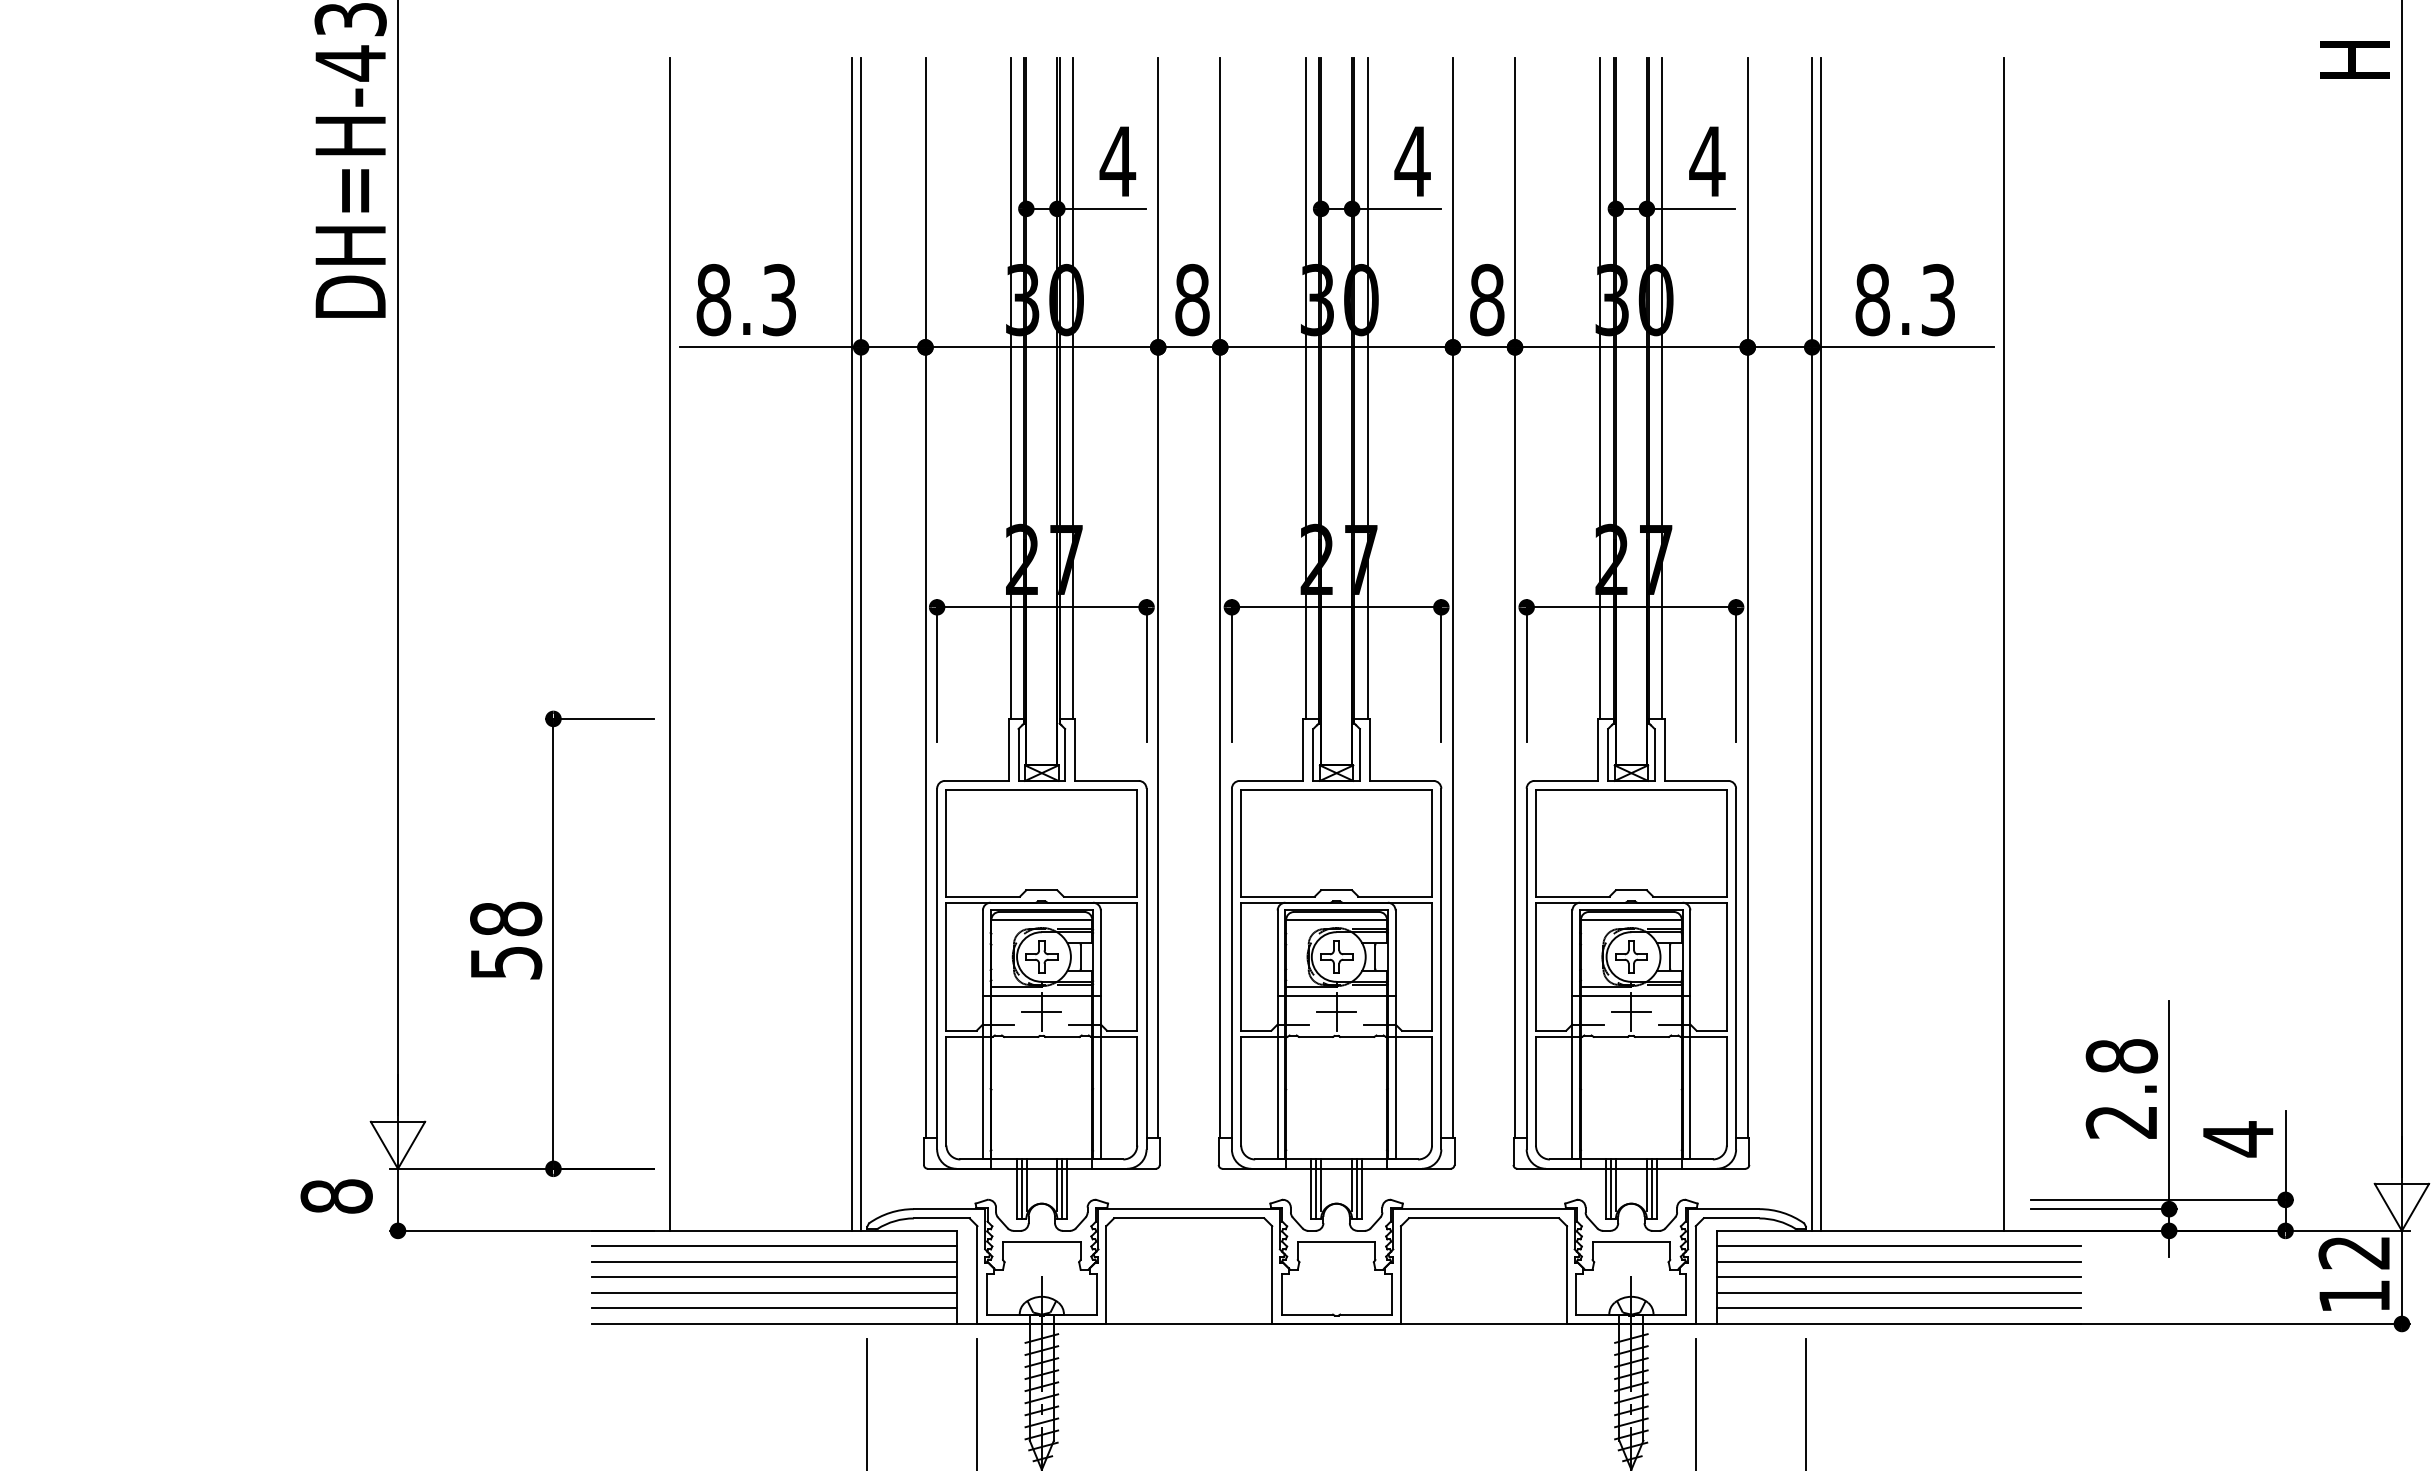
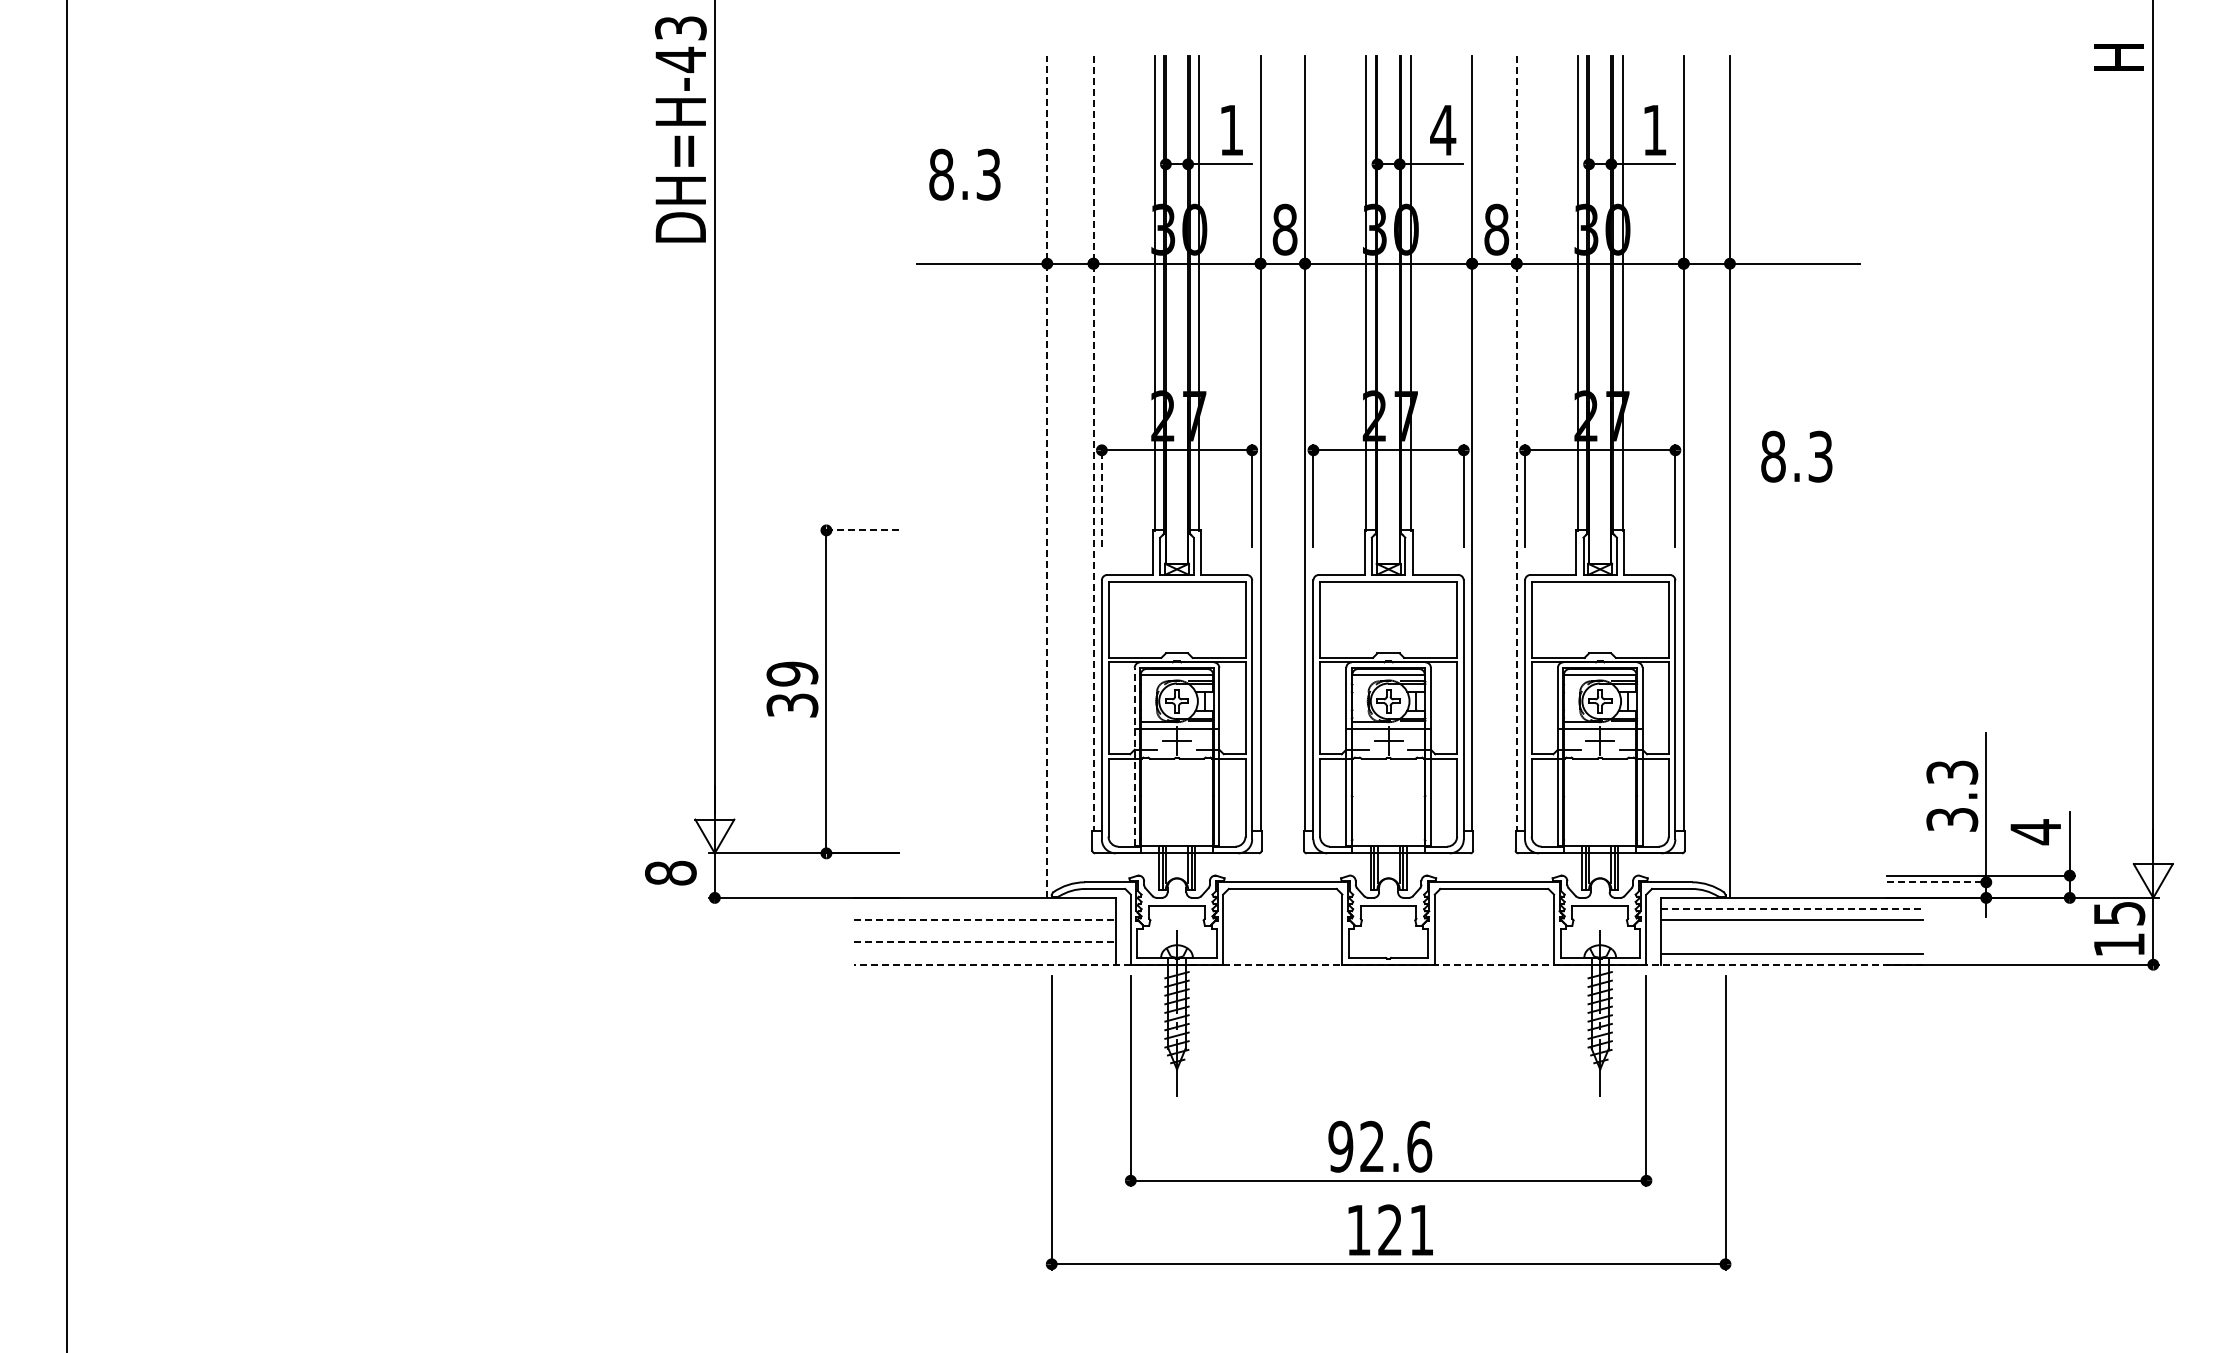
text: (1117, 161) -> (1231, 130), 4 -> 1
text: (1707, 161) -> (1654, 130), 4 -> 1
text: (745, 299) -> (964, 174), moved
text: (1904, 299) -> (1796, 456), moved
line: (925, 597) -> (1093, 443), solid -> dashed
line: (1514, 597) -> (1516, 443), solid -> dashed
line: (669, 643) -> (909, 476), removed
line: (851, 643) -> (1040, 476), removed
line: (861, 643) -> (1047, 476), solid -> dashed
line: (1821, 643) -> (1736, 476), removed
line: (2003, 643) -> (1867, 476), removed
line: (936, 670) -> (1101, 495), solid -> dashed
line: (599, 719) -> (859, 530), solid -> dashed
text: (506, 940) -> (792, 689), 58 -> 39
line: (982, 1033) -> (1134, 756), solid -> dashed
text: (2122, 1088) -> (1952, 795), 2.8 -> 3.3
line: (2104, 1209) -> (1939, 882), solid -> dashed
line: (773, 1247) -> (984, 909), removed
line: (1899, 1247) -> (1792, 909), solid -> dashed
text: (2354, 1252) -> (2119, 913), 12 -> 15
line: (773, 1262) -> (984, 920), solid -> dashed
line: (773, 1277) -> (984, 931), removed
line: (1899, 1277) -> (1792, 931), removed
line: (773, 1293) -> (984, 942), solid -> dashed
line: (1899, 1293) -> (1792, 942), removed
line: (773, 1308) -> (984, 953), removed
line: (1336, 1323) -> (1388, 964), solid -> dashed

